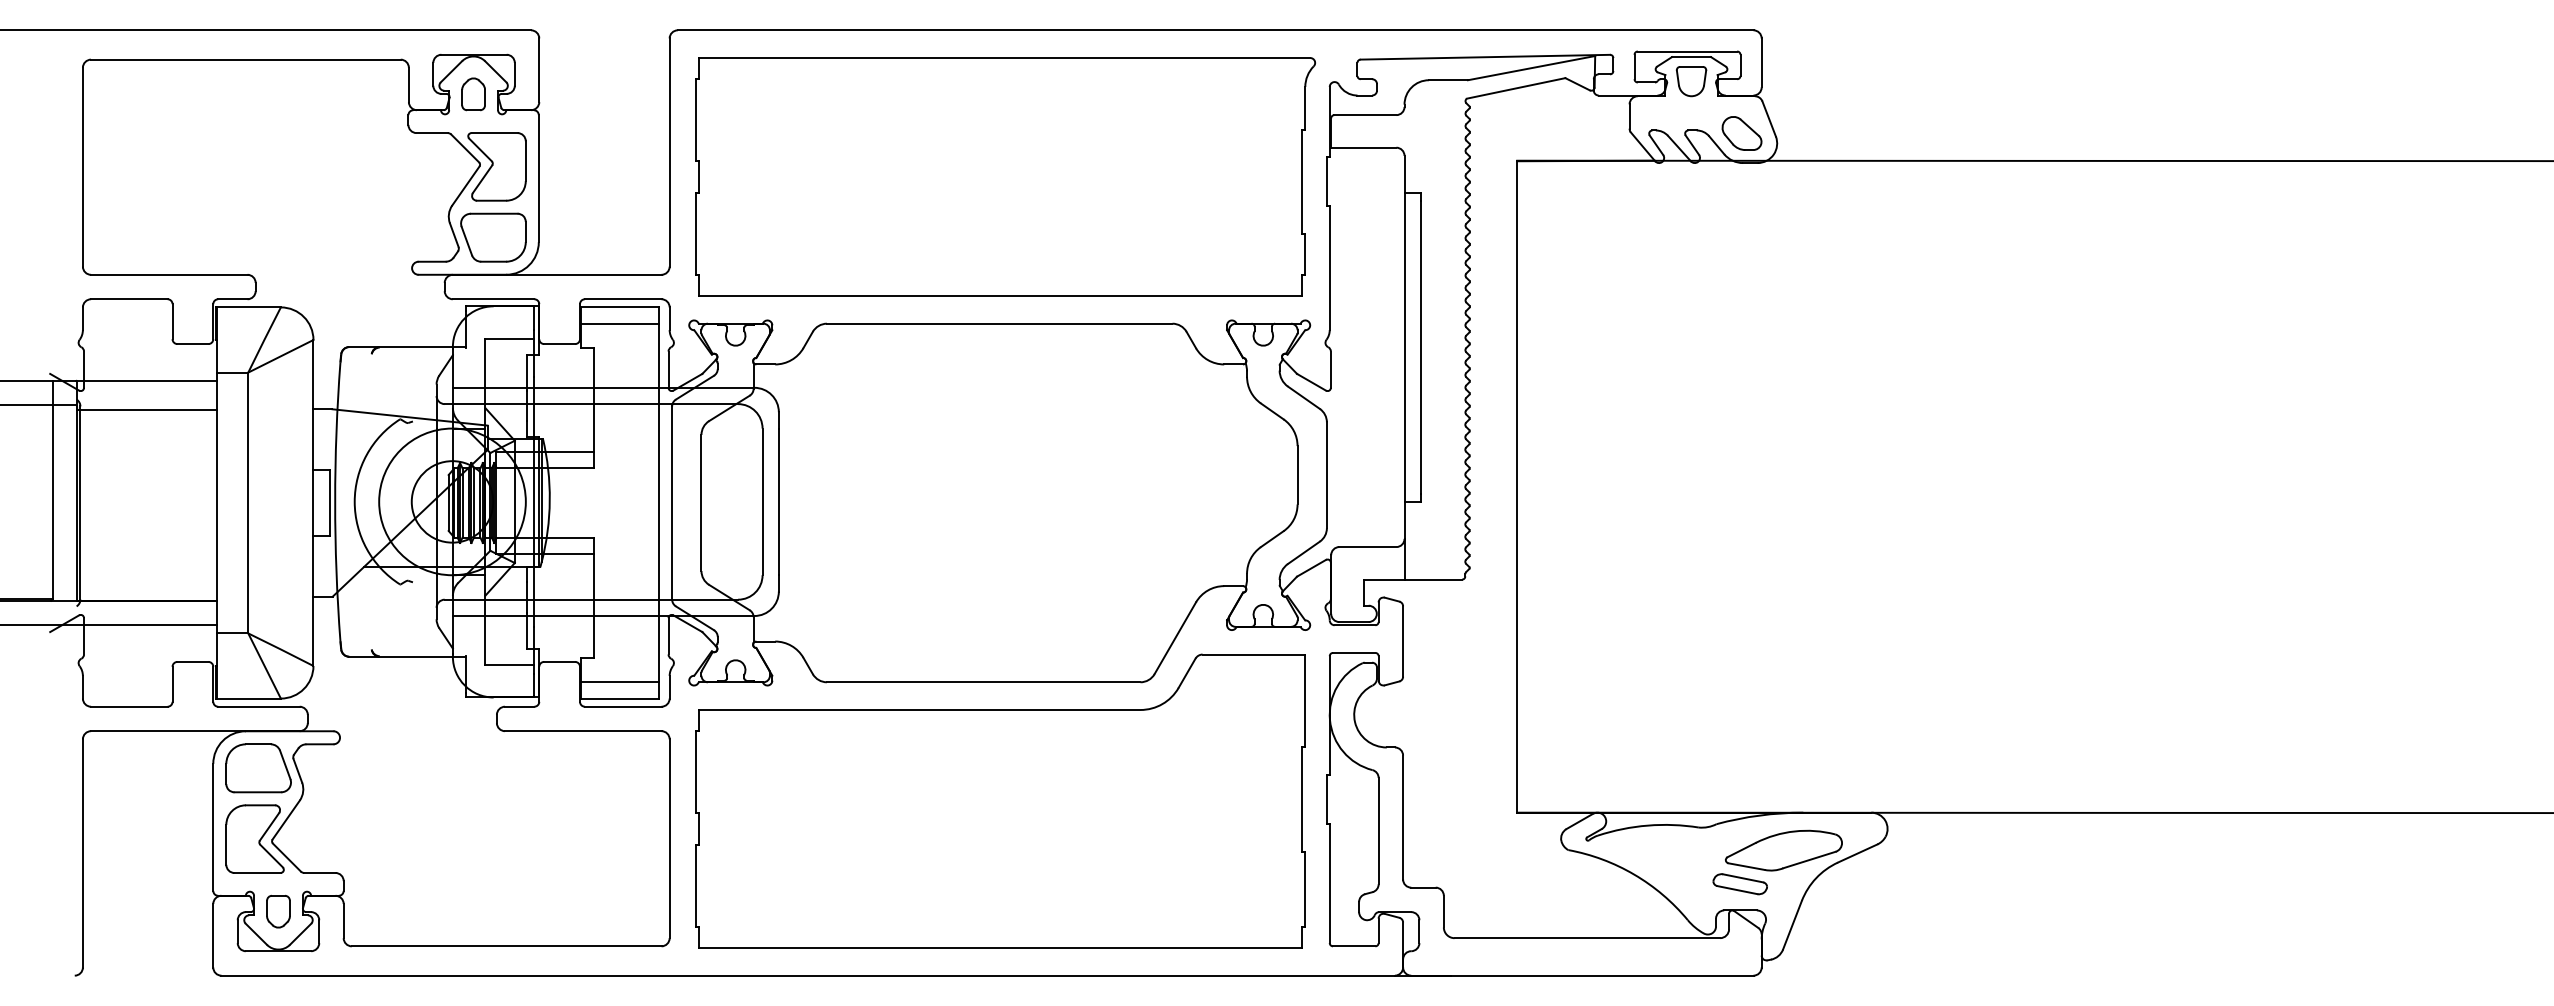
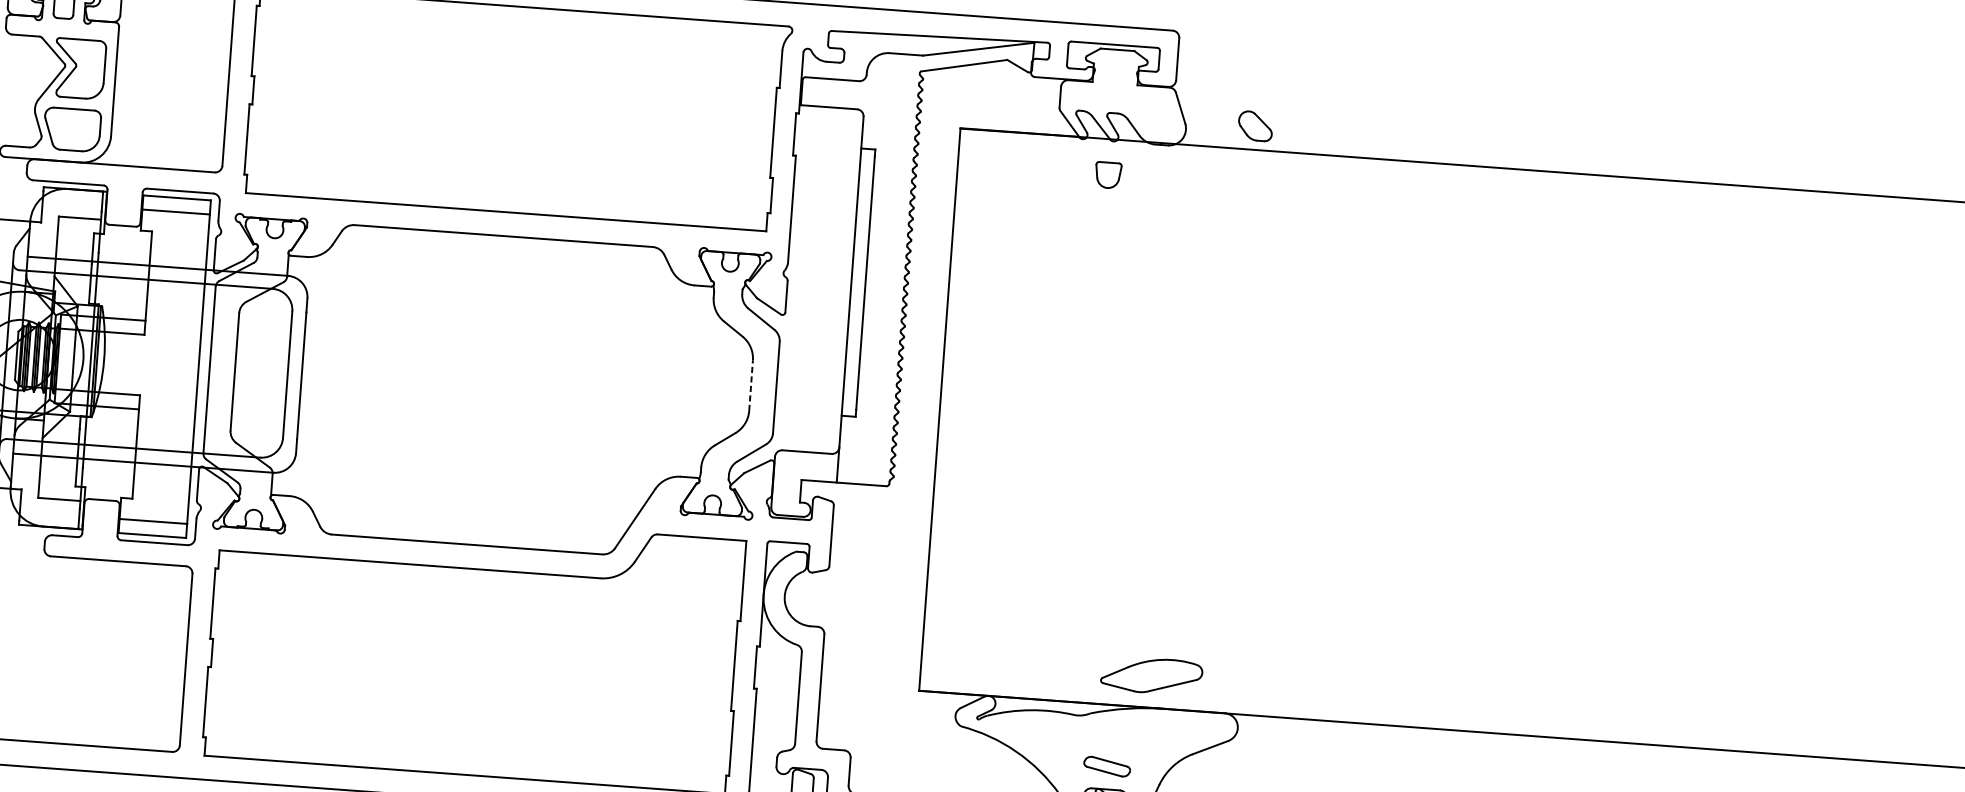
part: (1691, 81) -> (1108, 175), moved
part: (1741, 133) -> (1255, 126), moved
line: (1297, 474) -> (751, 385), solid -> dashed
part: (1783, 850) -> (1151, 675), moved

